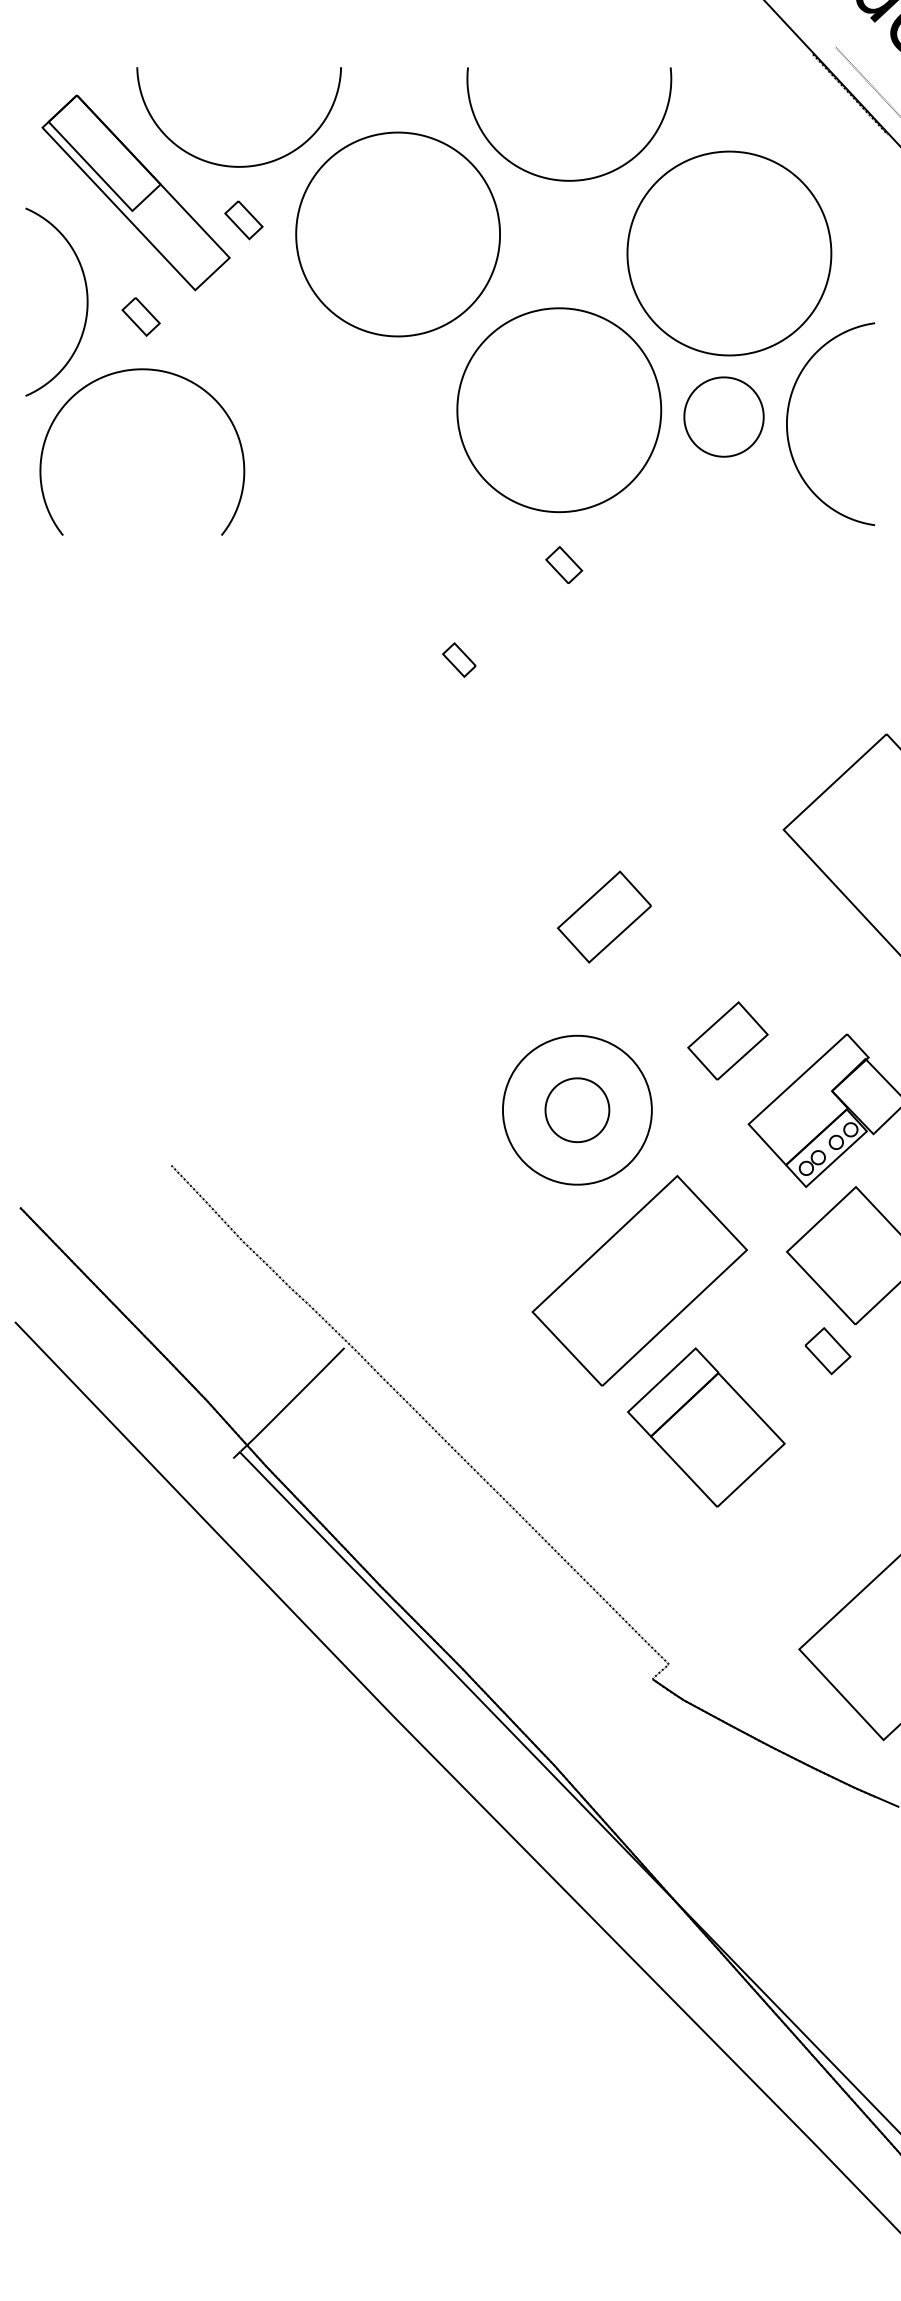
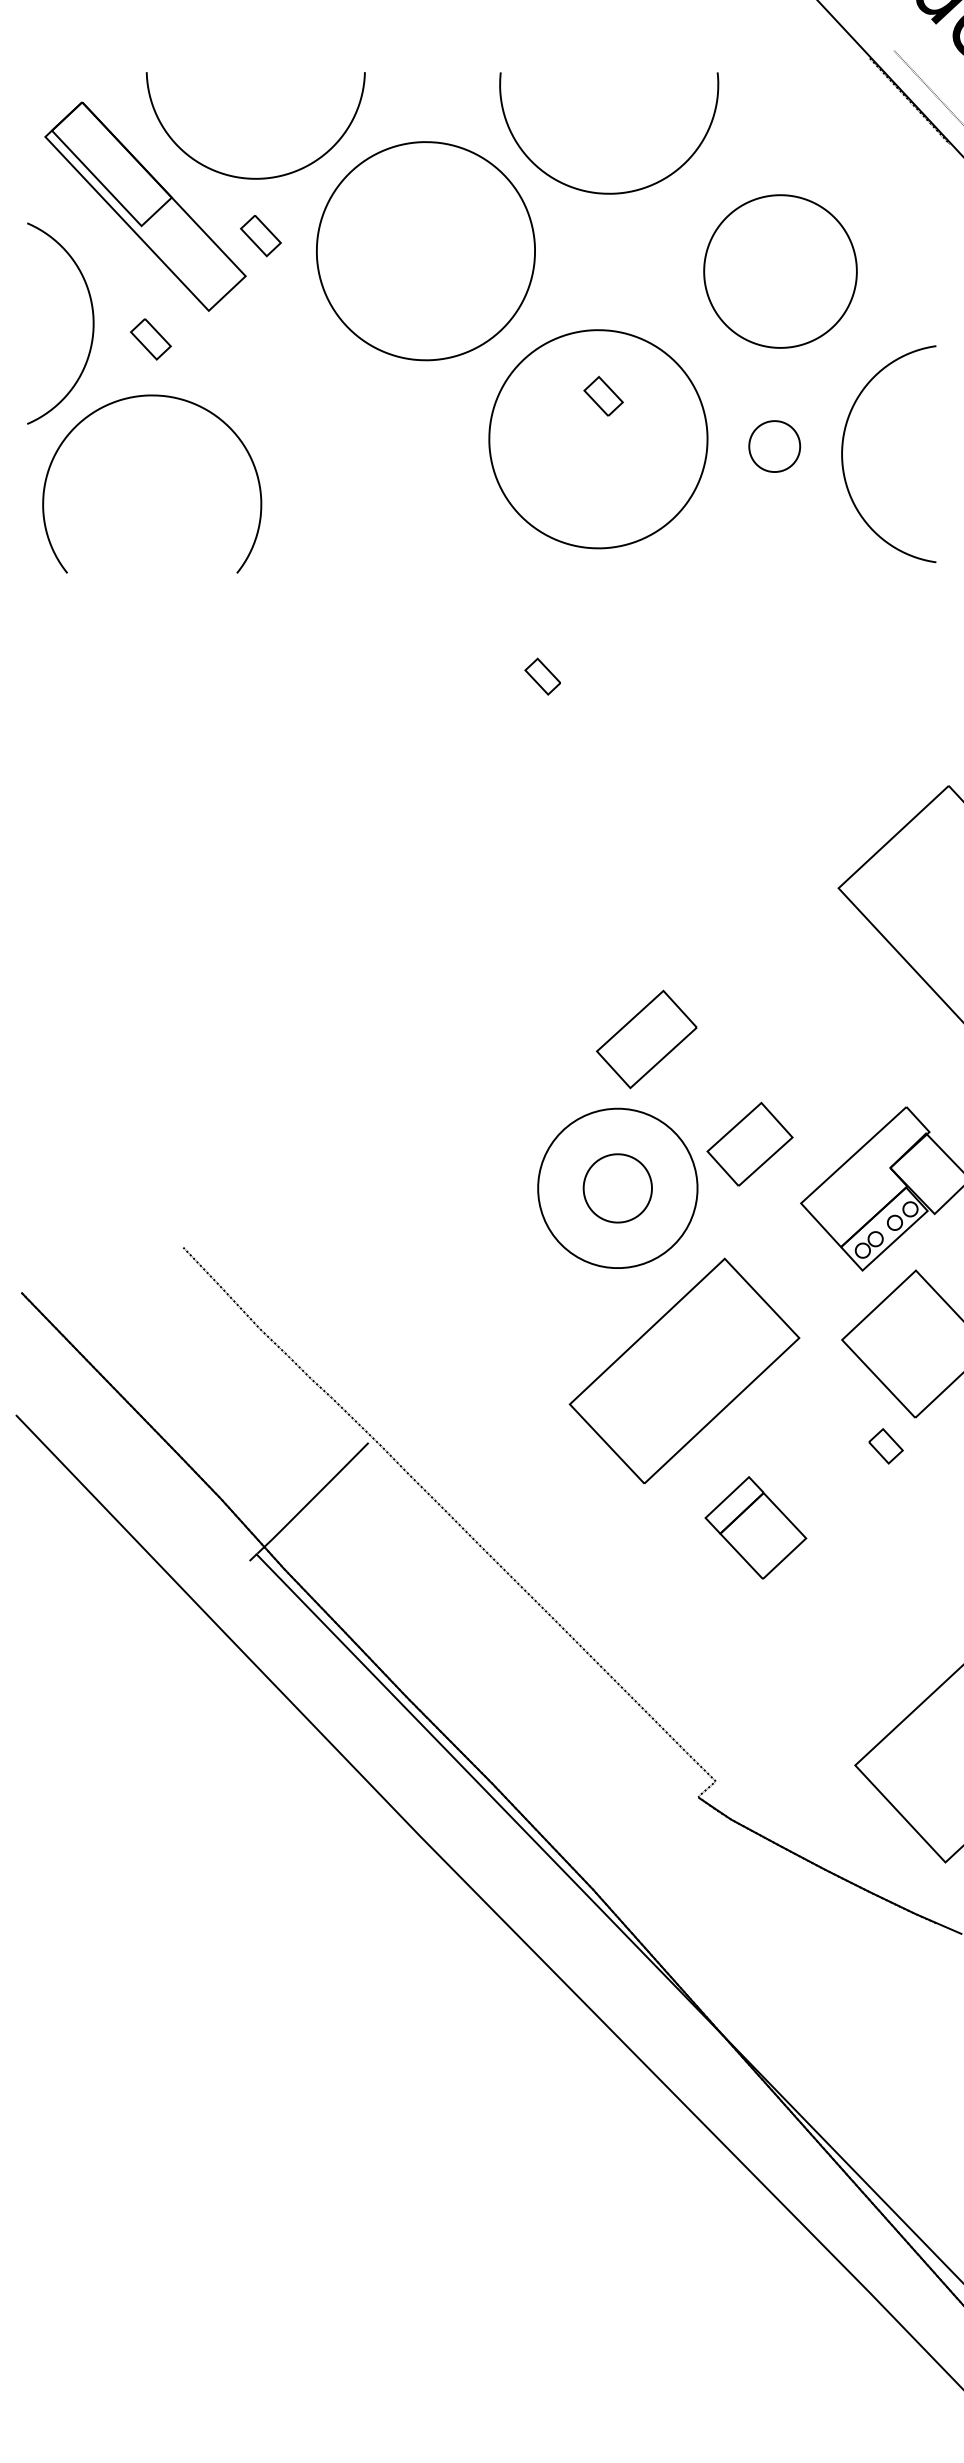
part: (729, 253) -> (780, 271), size x0.7
part: (723, 416) -> (774, 445), size x0.6
part: (564, 564) -> (604, 395), moved
part: (459, 659) -> (543, 676), moved
part: (603, 916) -> (645, 1038), moved
part: (727, 1040) -> (749, 1143), moved
part: (827, 1351) -> (885, 1446), size x0.7
part: (706, 1427) -> (755, 1527), size x0.6

